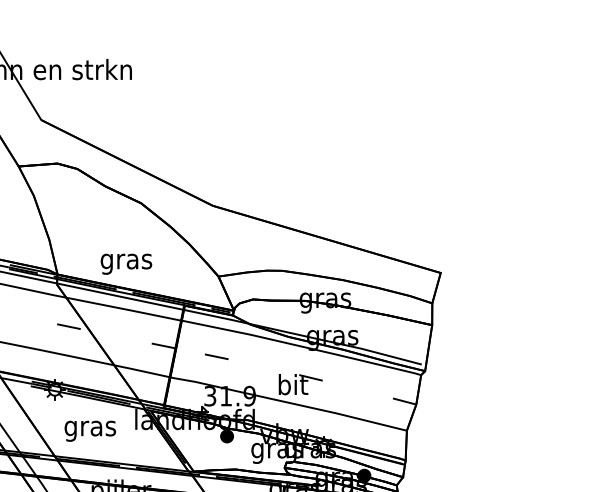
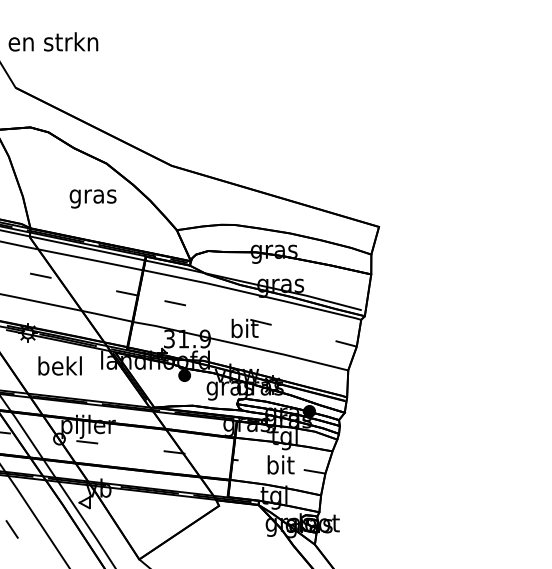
text: (125, 263) -> (92, 198), moved
text: (89, 428) -> (59, 368), gras -> bekl

